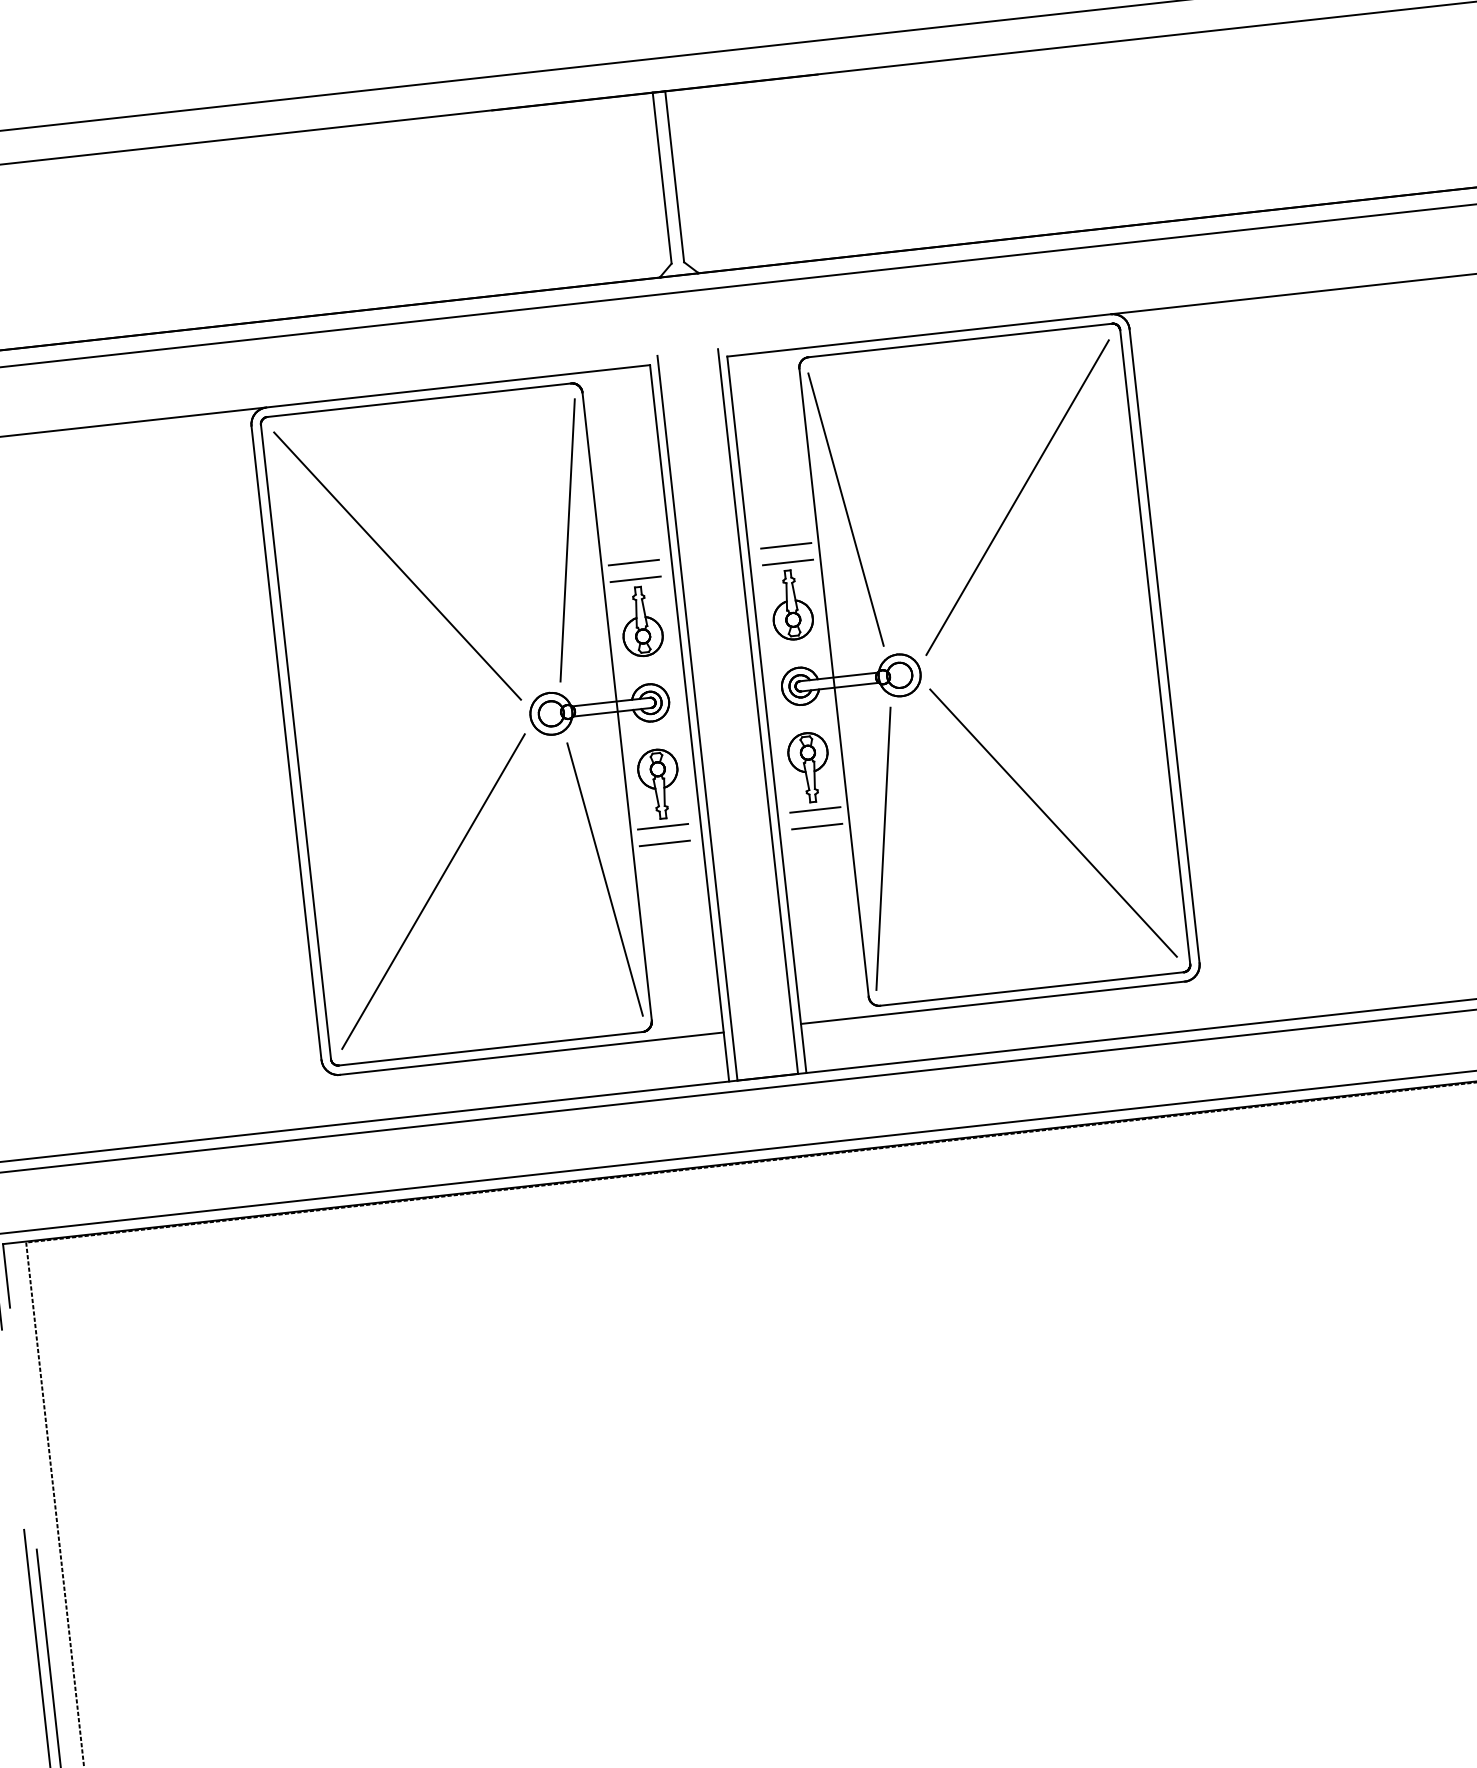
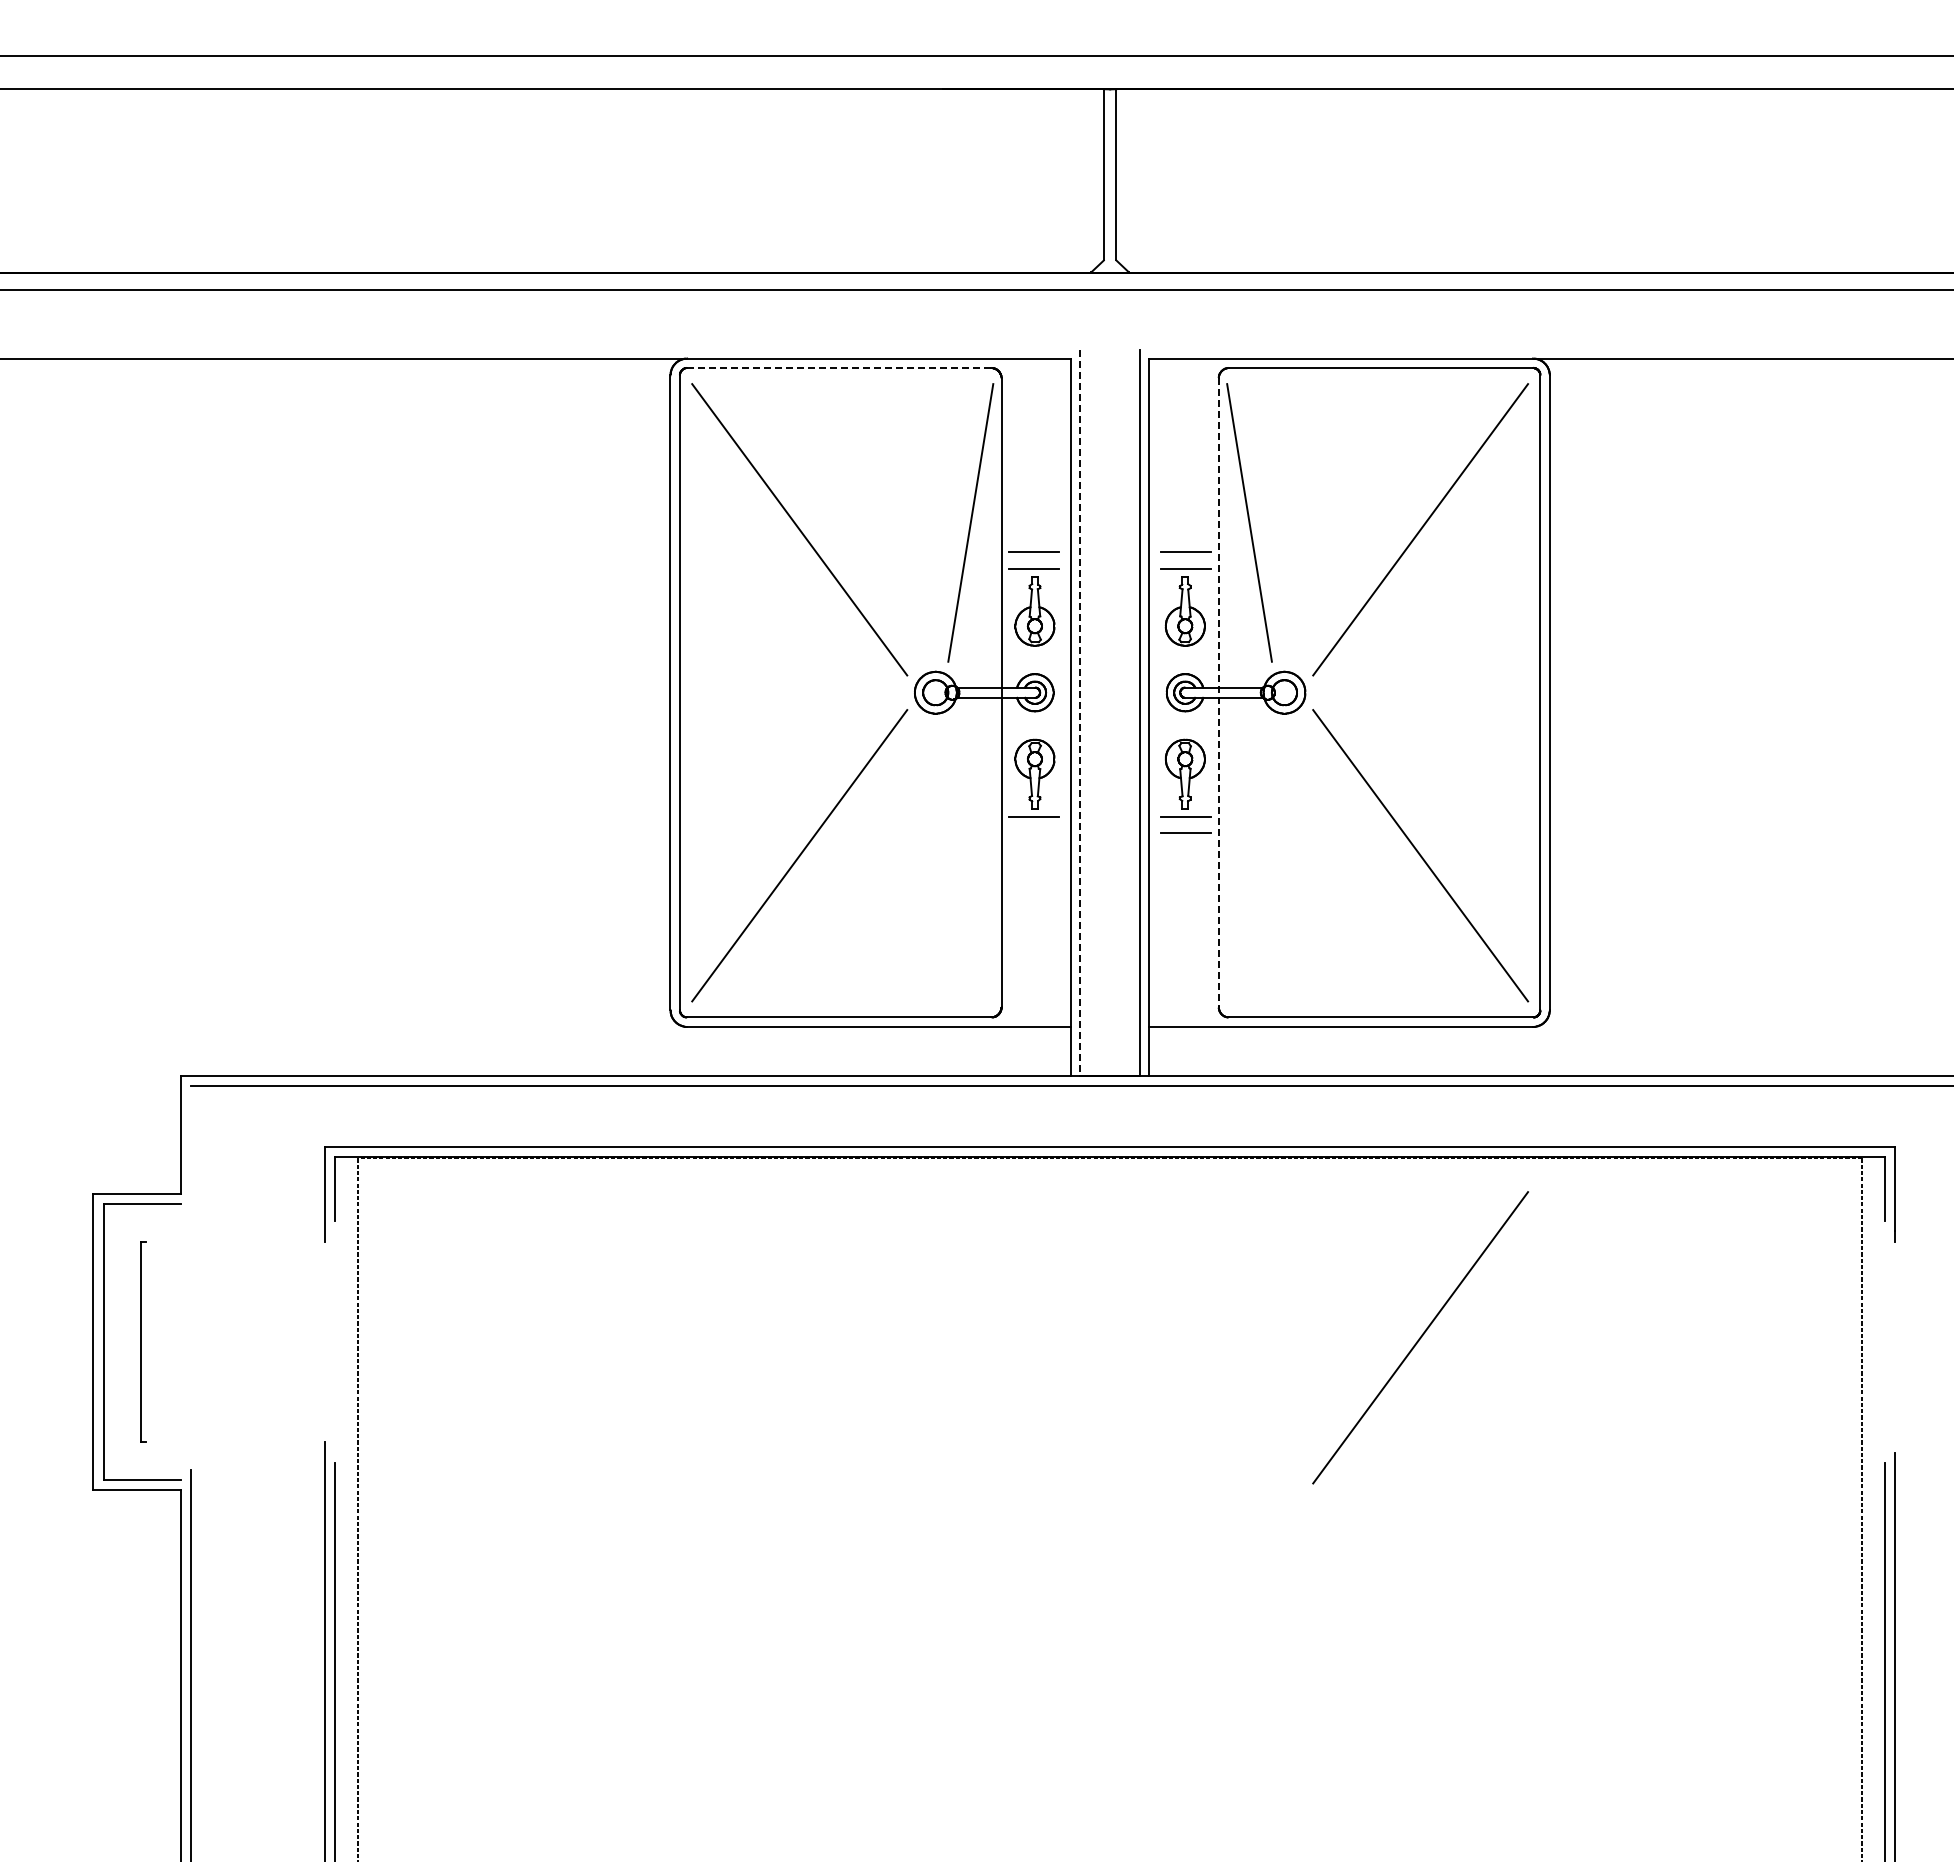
line: (419, 400) -> (839, 368), solid -> dashed
line: (833, 683) -> (1218, 693), solid -> dashed
line: (697, 718) -> (1079, 713), solid -> dashed
line: (664, 843) -> (1033, 833), removed
line: (883, 848) -> (1249, 862), removed
line: (604, 879) -> (970, 862), removed
line: (1106, 1304) -> (1420, 1337), added

